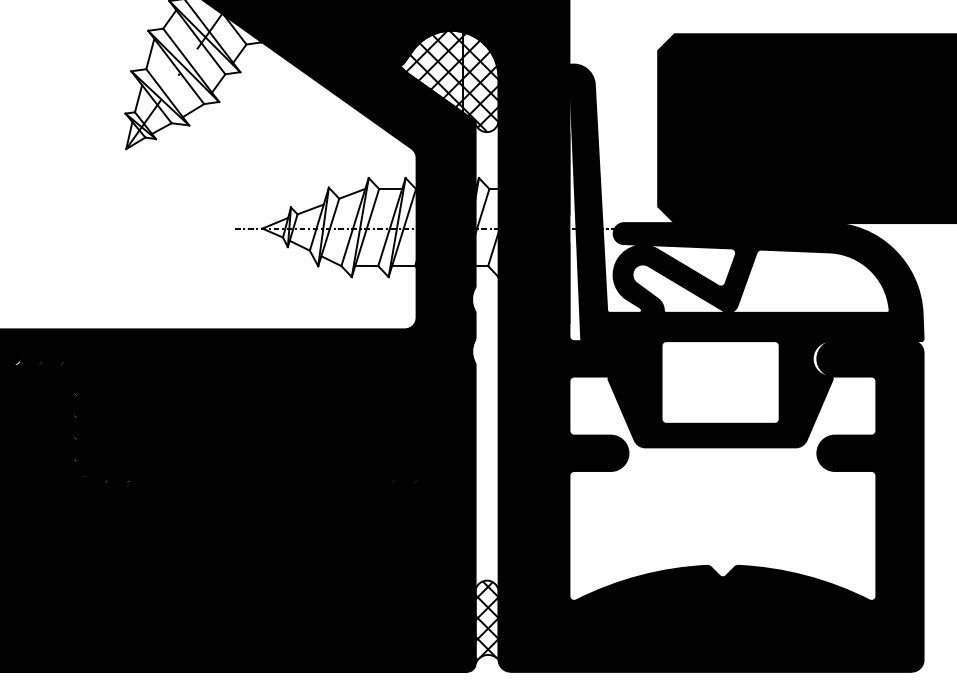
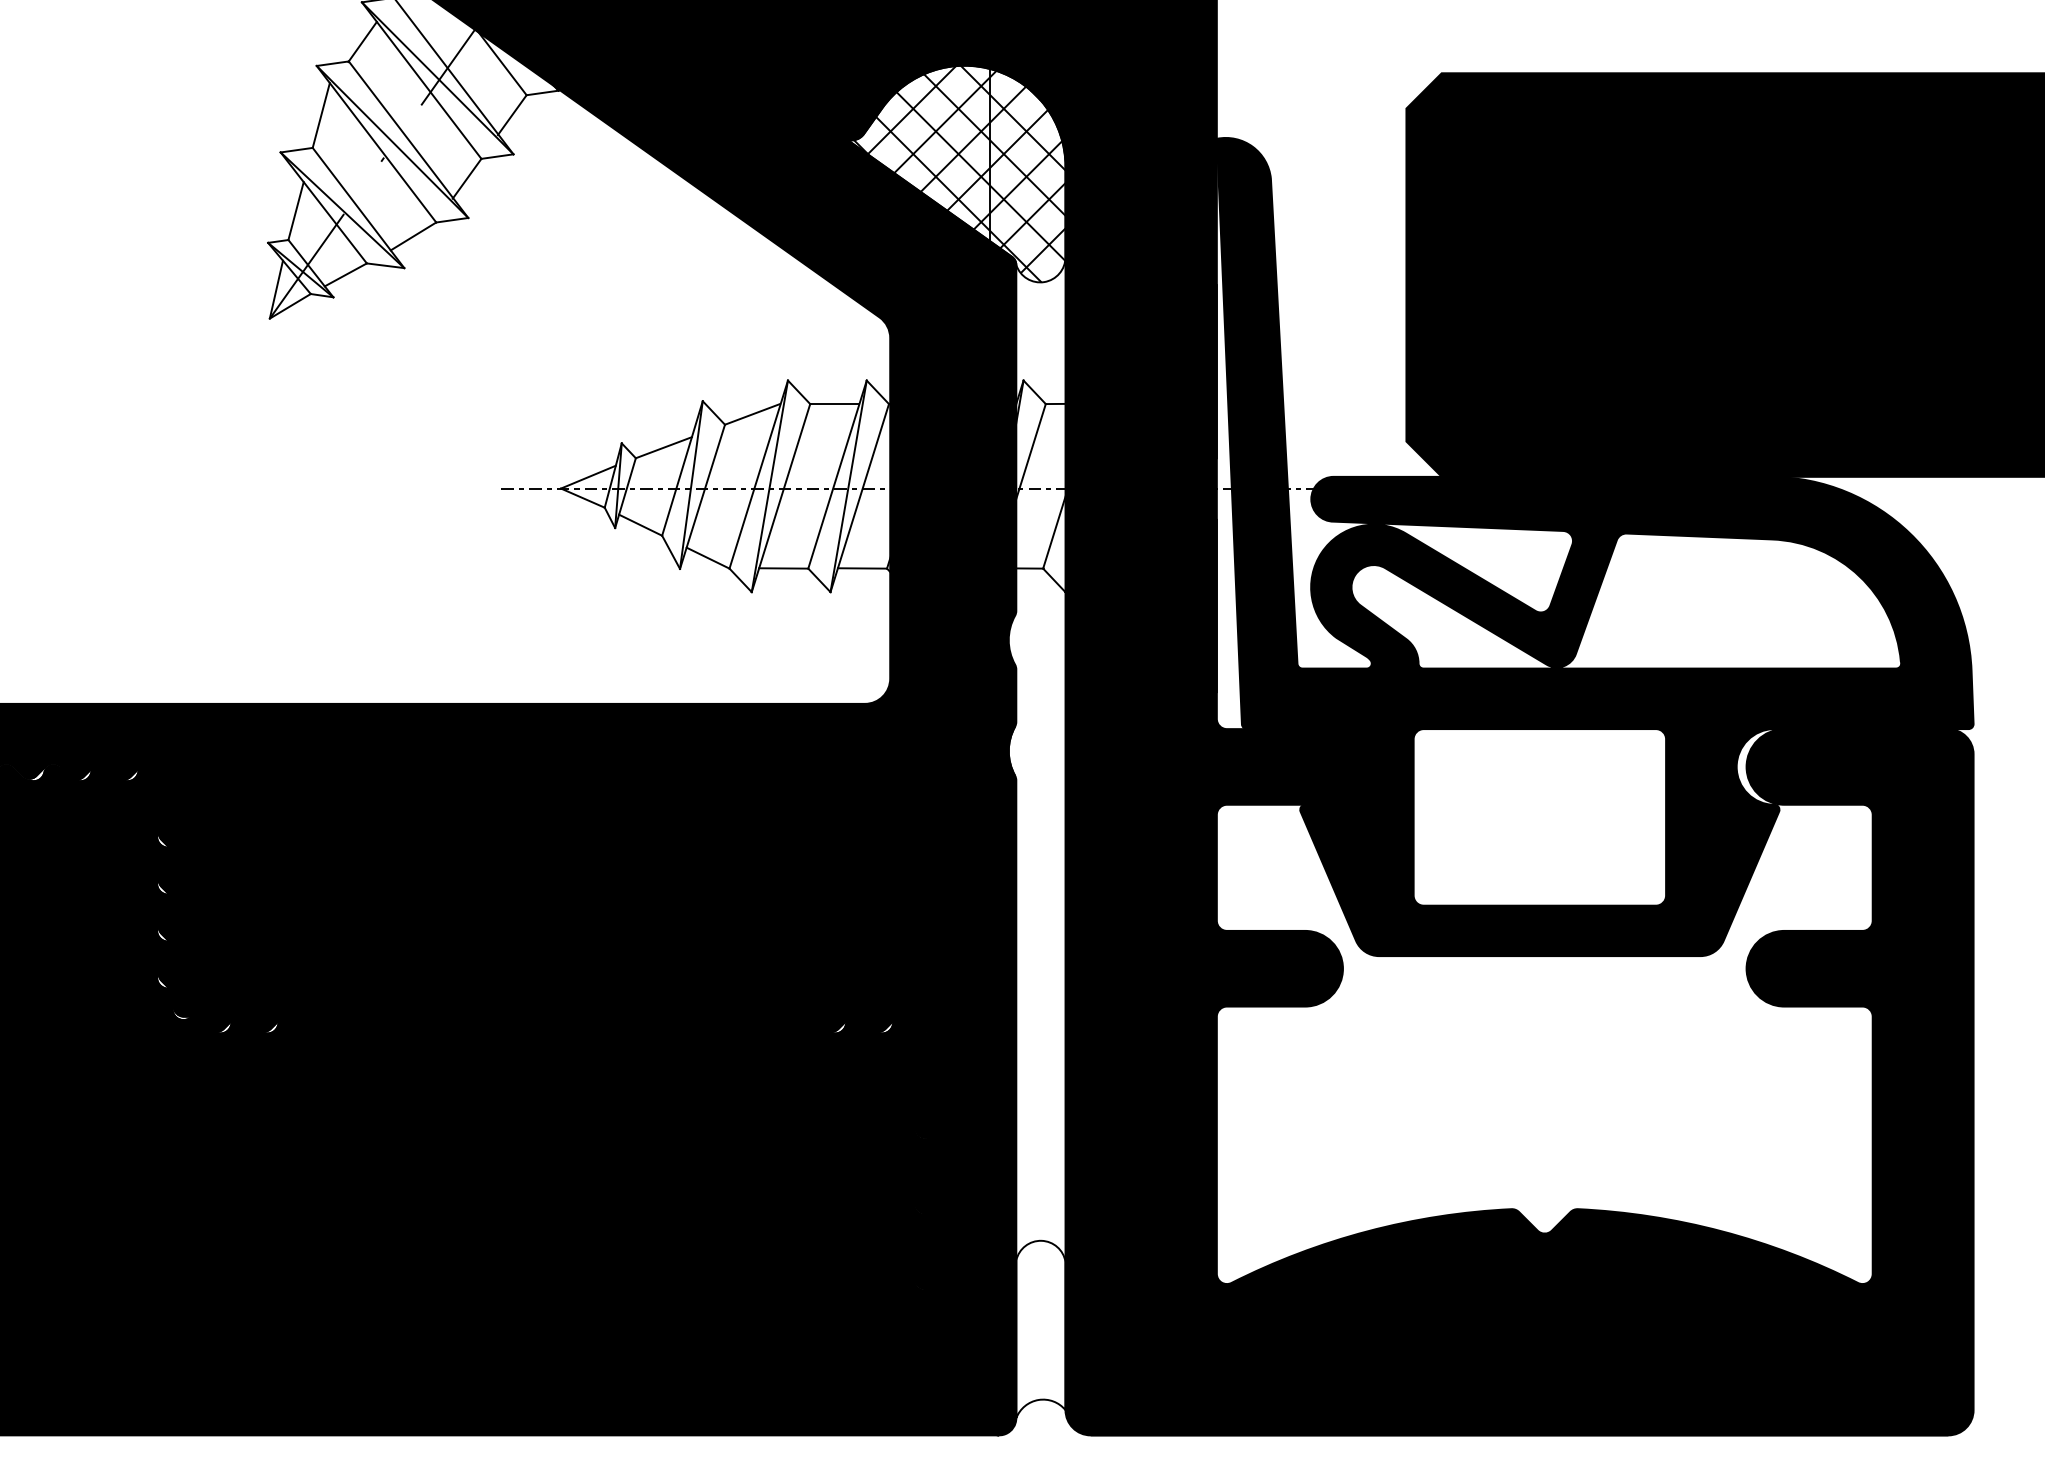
hatch: (486, 621) -> (1039, 1328), removed

